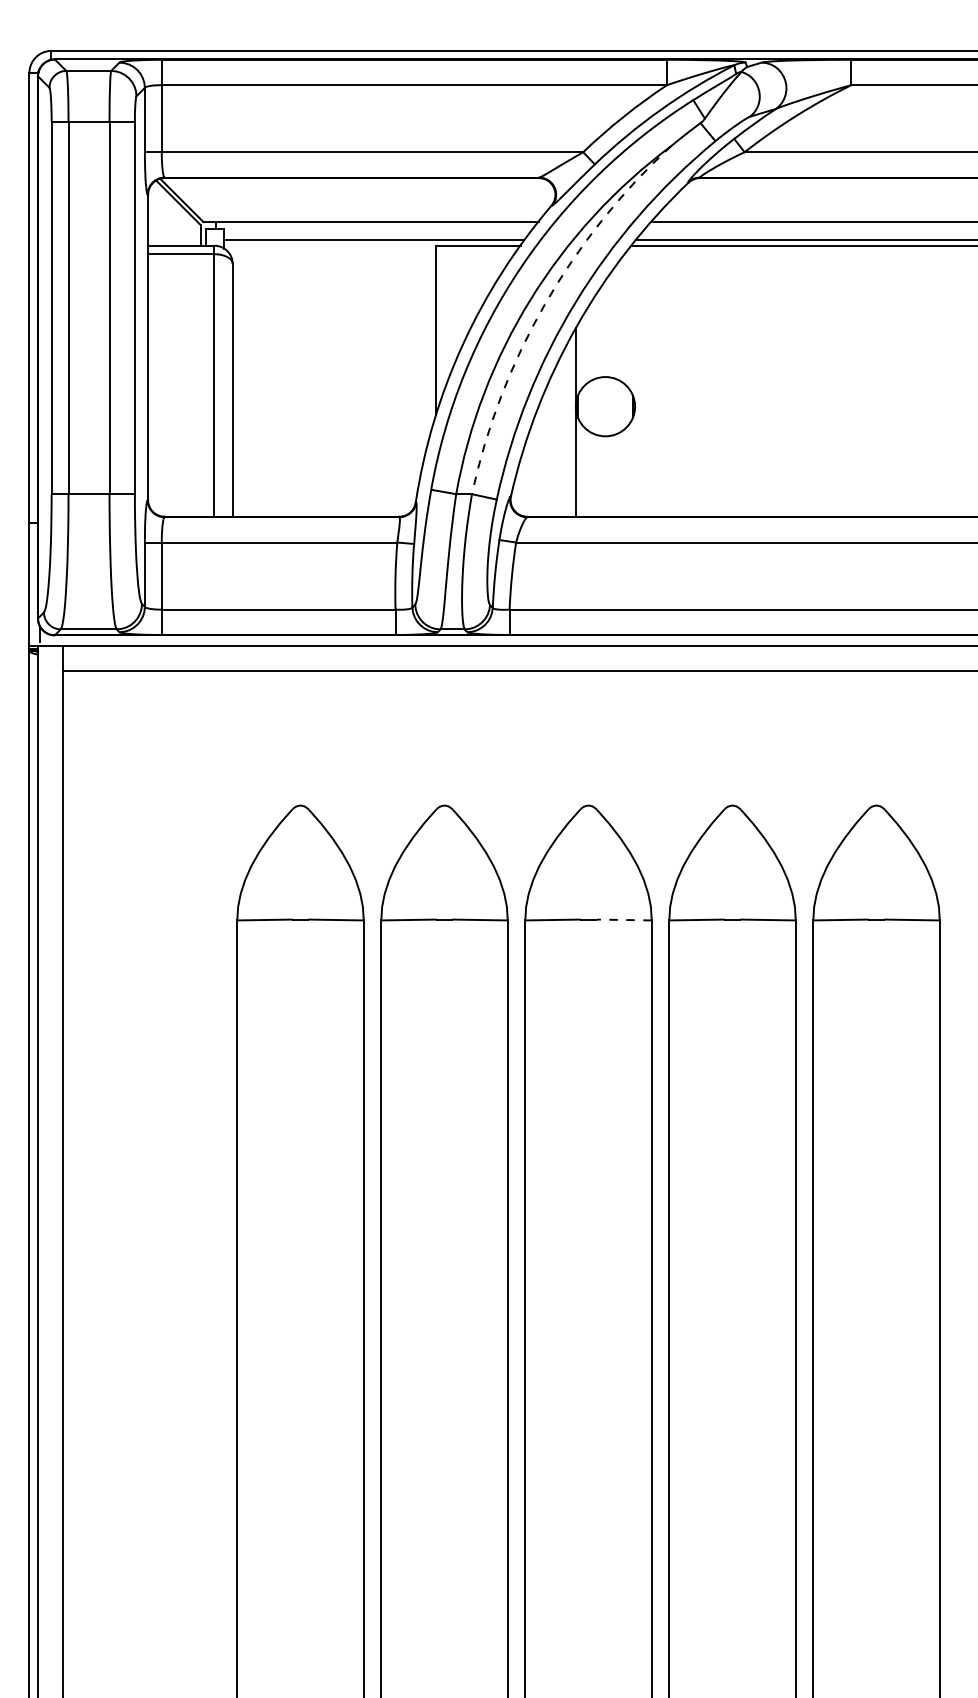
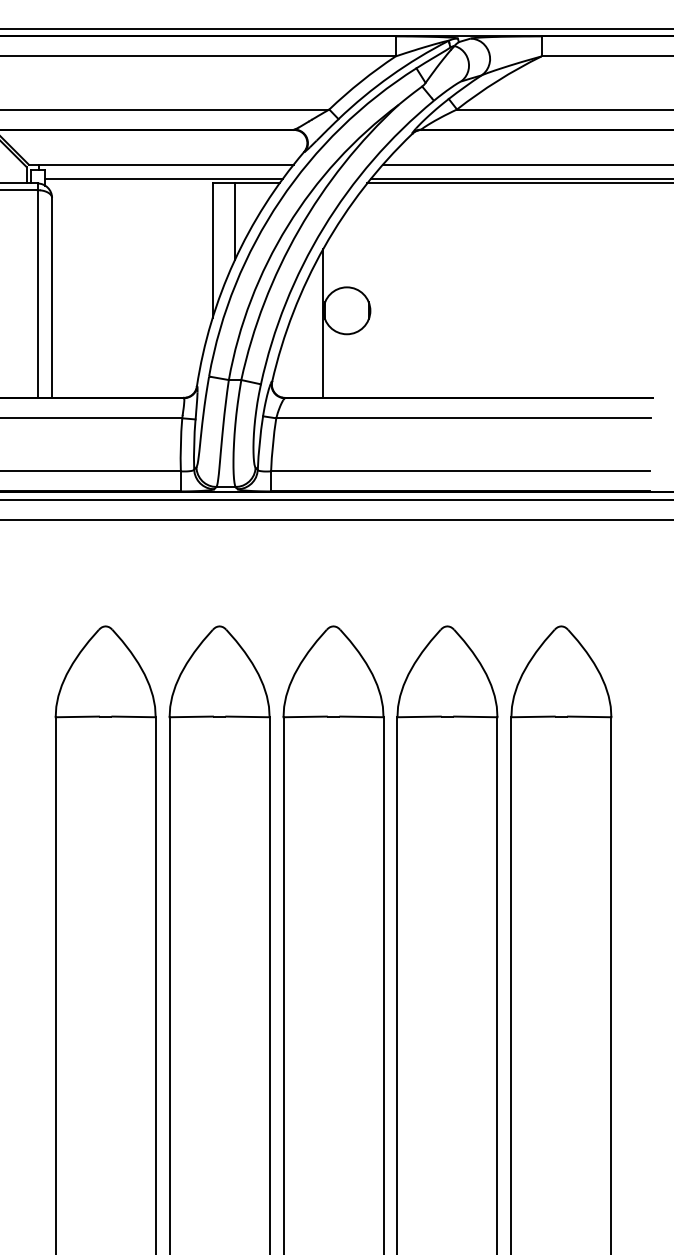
line: (463, 293) -> (234, 221), added
arc: (544, 304) -> (298, 229), dashed -> solid
line: (623, 920) -> (361, 717), dashed -> solid

